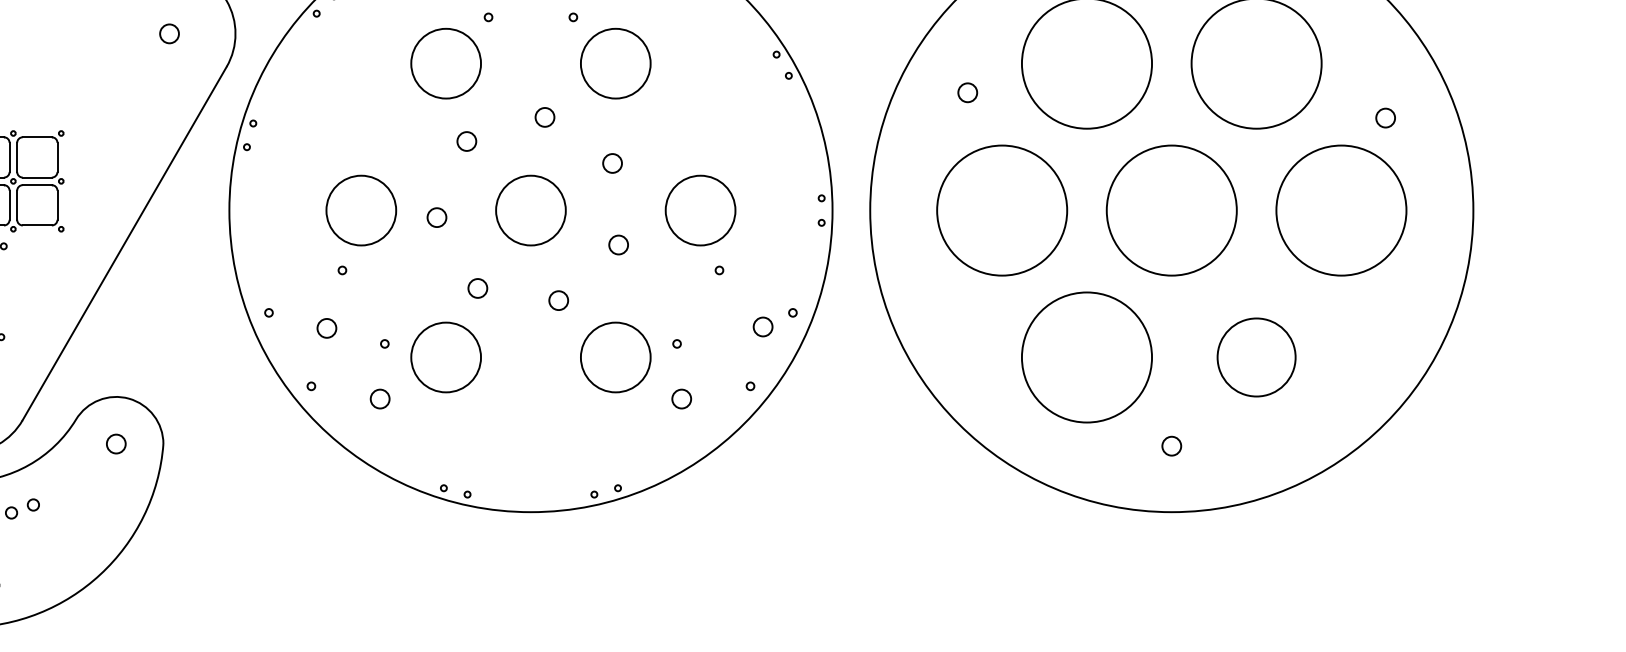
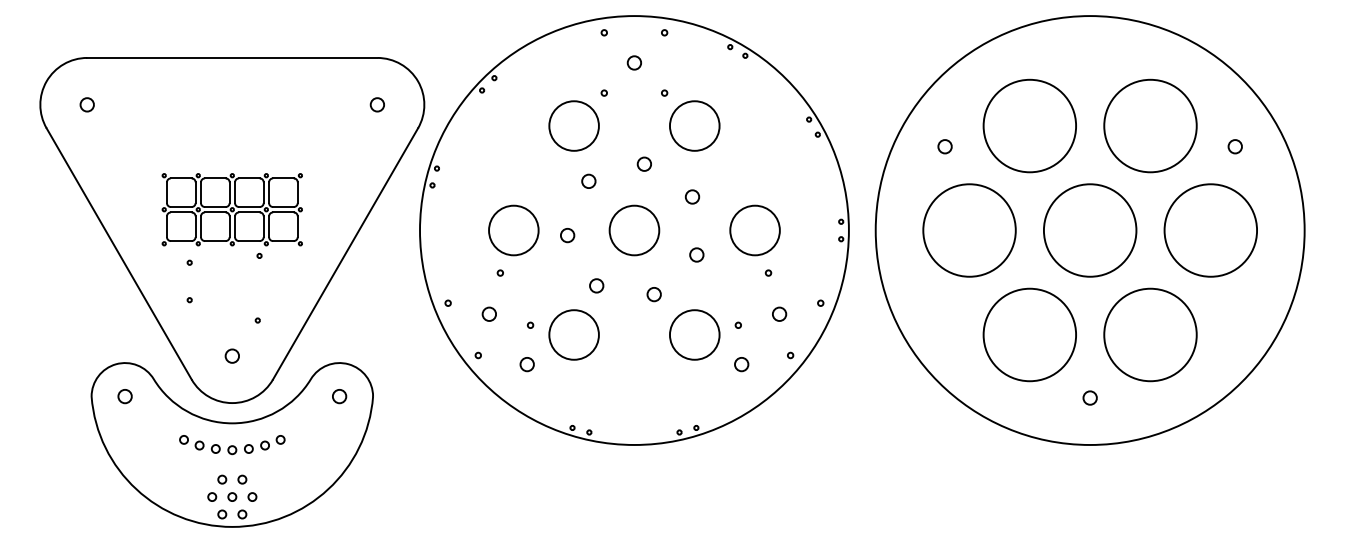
circle: (1384, 117) -> (1234, 146), moved
circle: (763, 325) -> (779, 313), moved
circle: (1256, 356) -> (1150, 334), size x1.67

